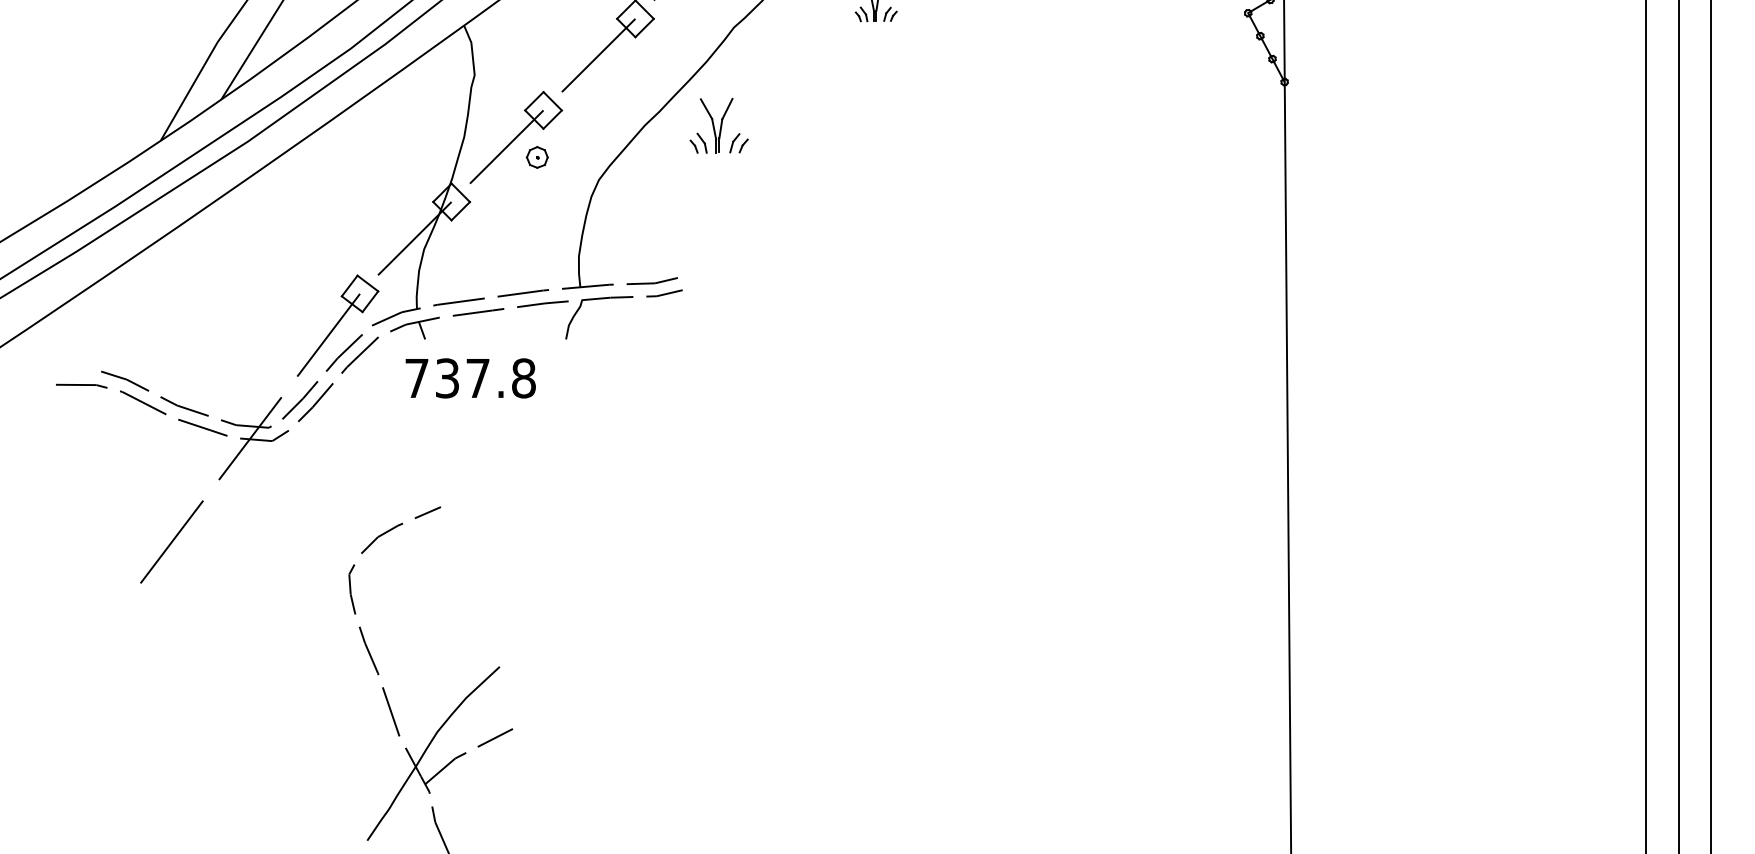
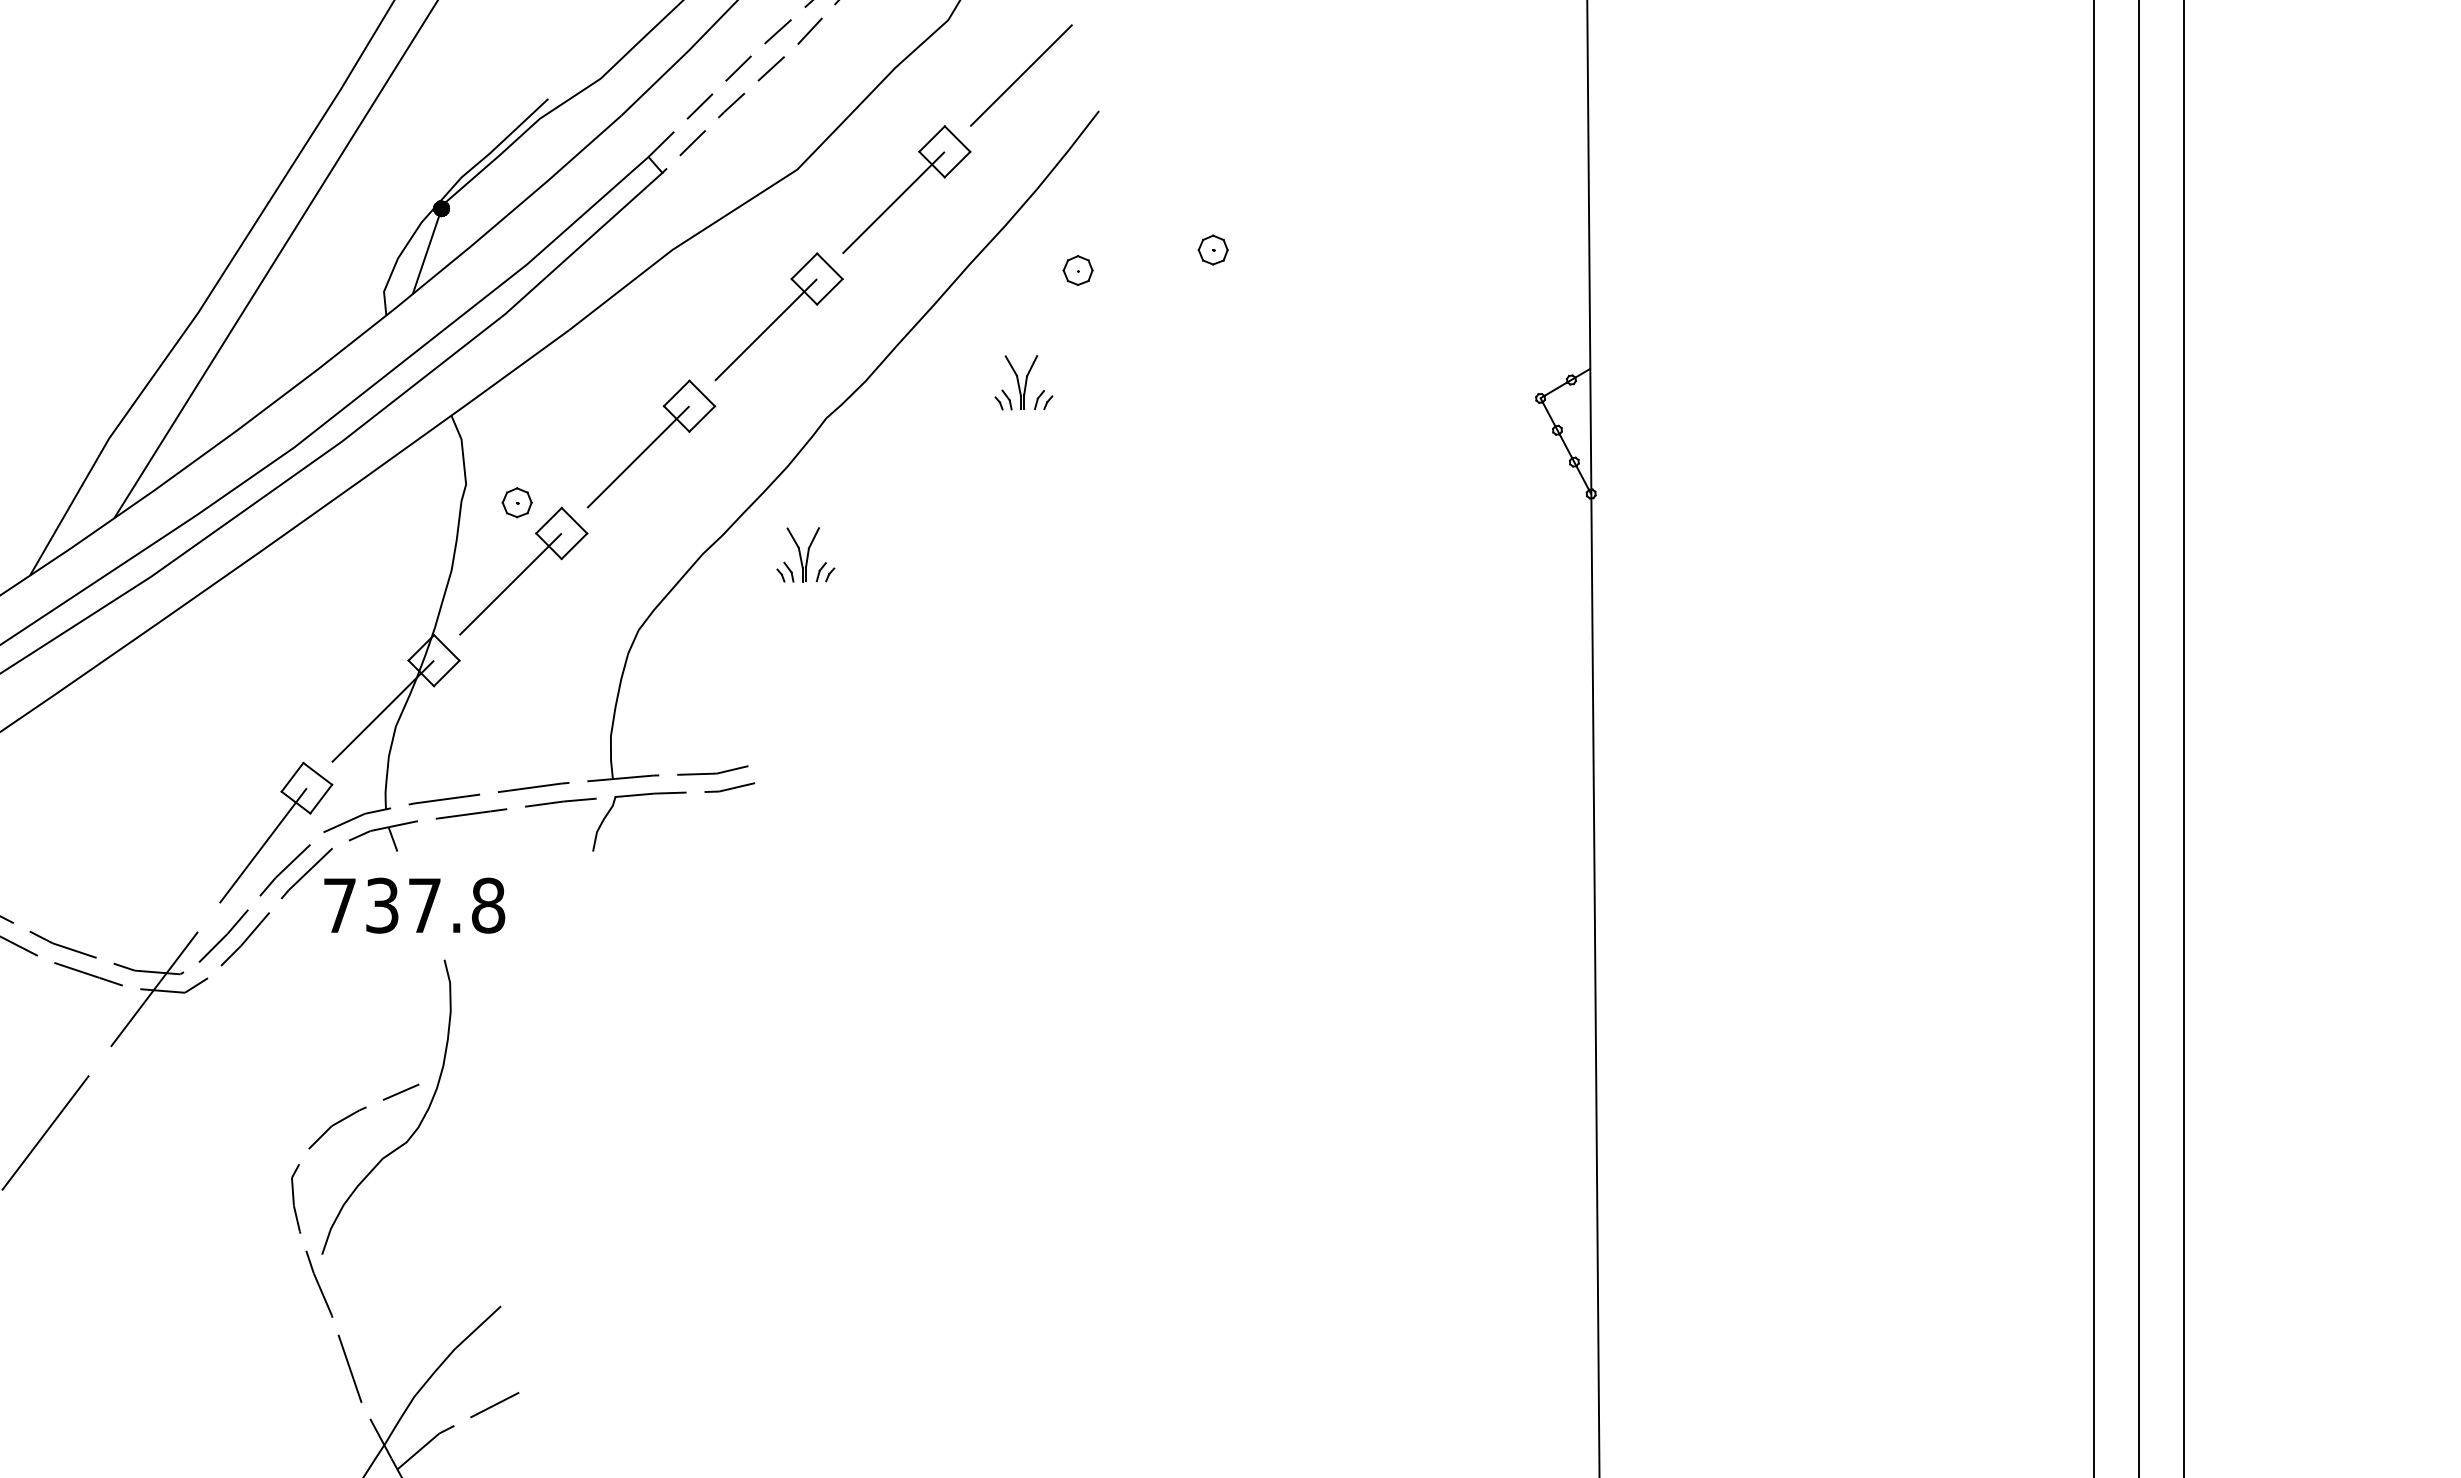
part: (719, 125) -> (805, 554), size x0.71
part: (536, 157) -> (516, 502), moved
text: (470, 378) -> (414, 905), moved
curve: (437, 540) -> (414, 1130), added

